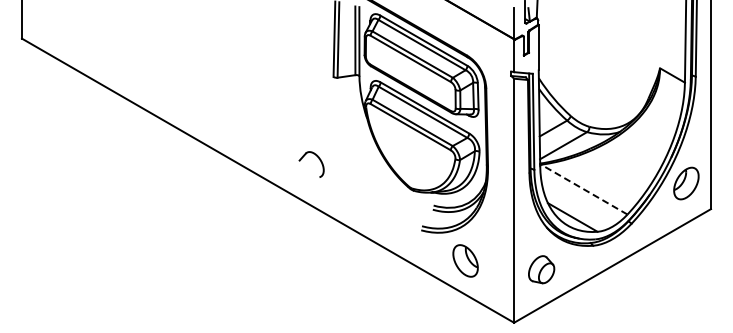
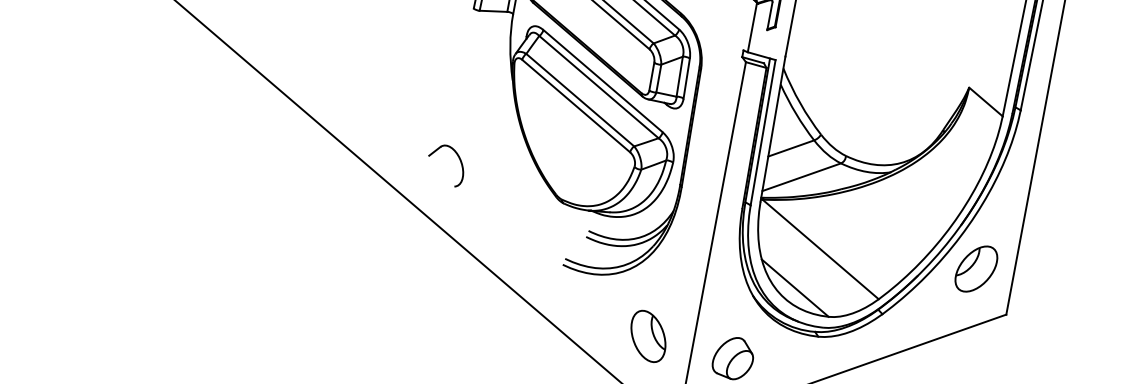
part: (319, 160) -> (459, 161), moved
line: (584, 189) -> (820, 249), dashed -> solid
part: (465, 260) -> (648, 335), moved

